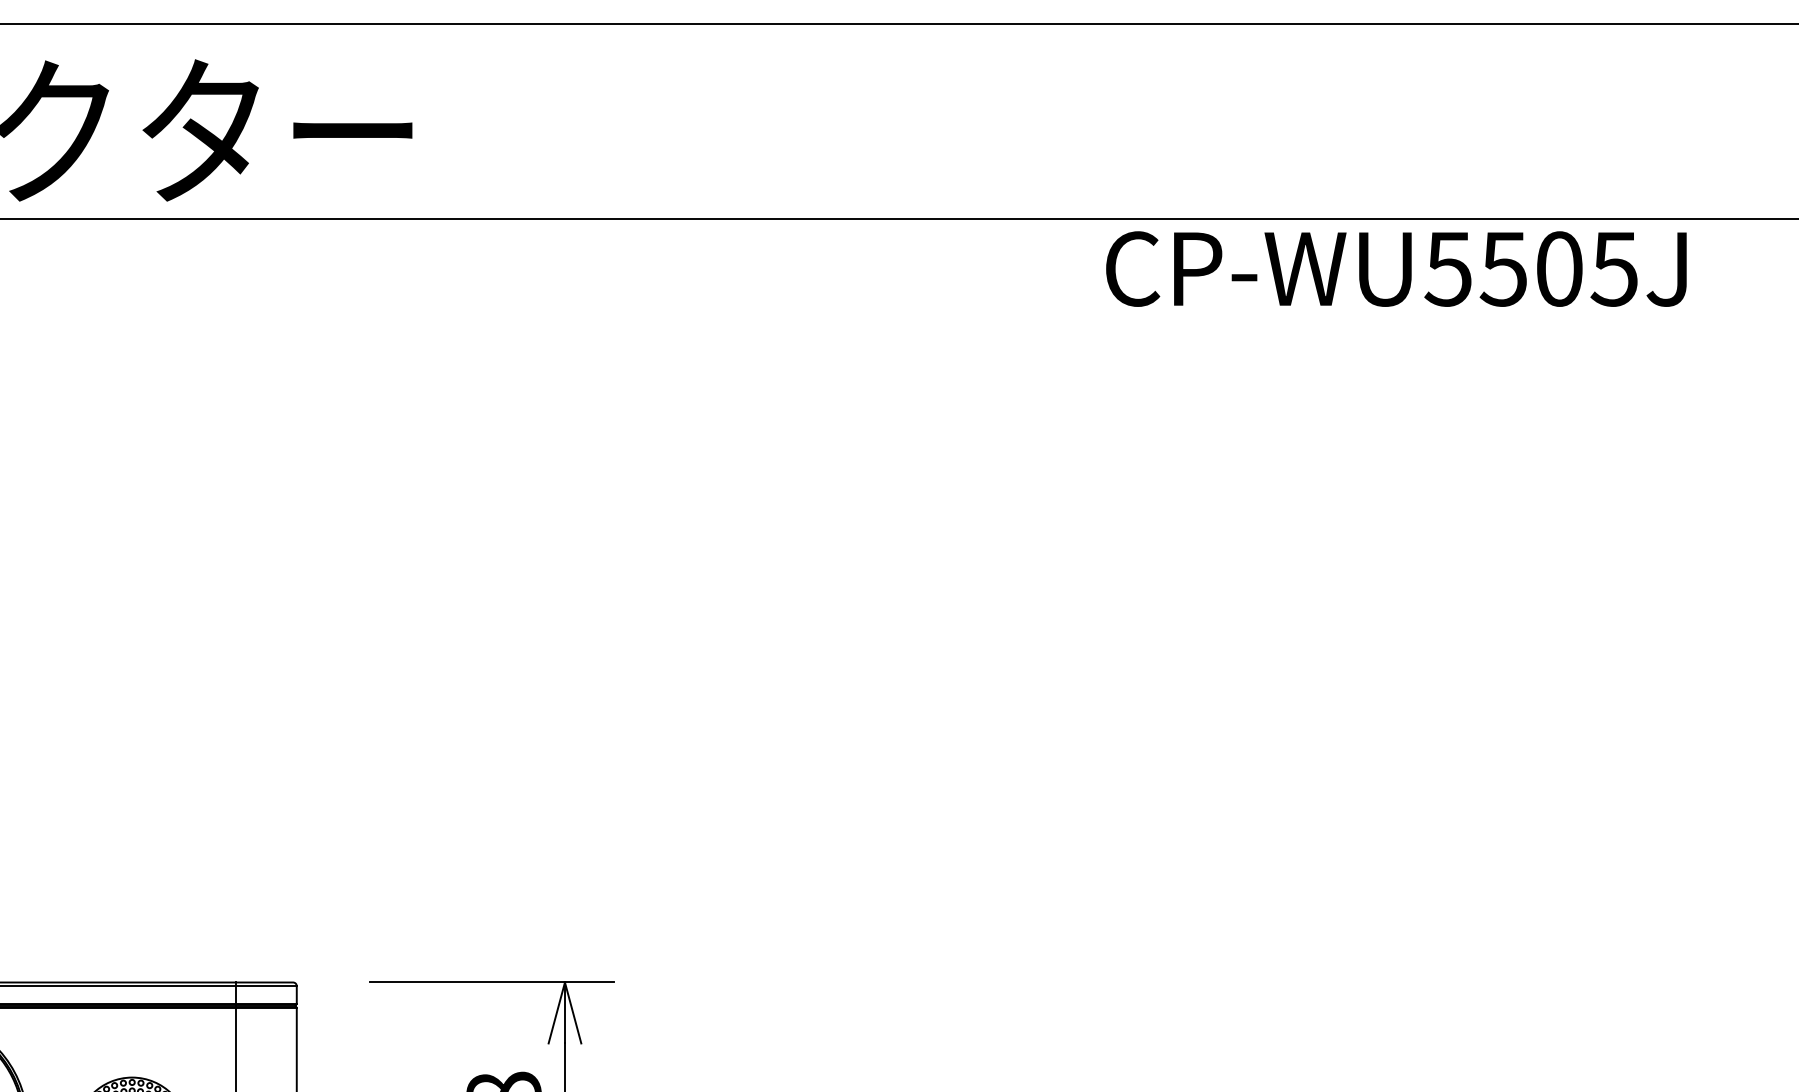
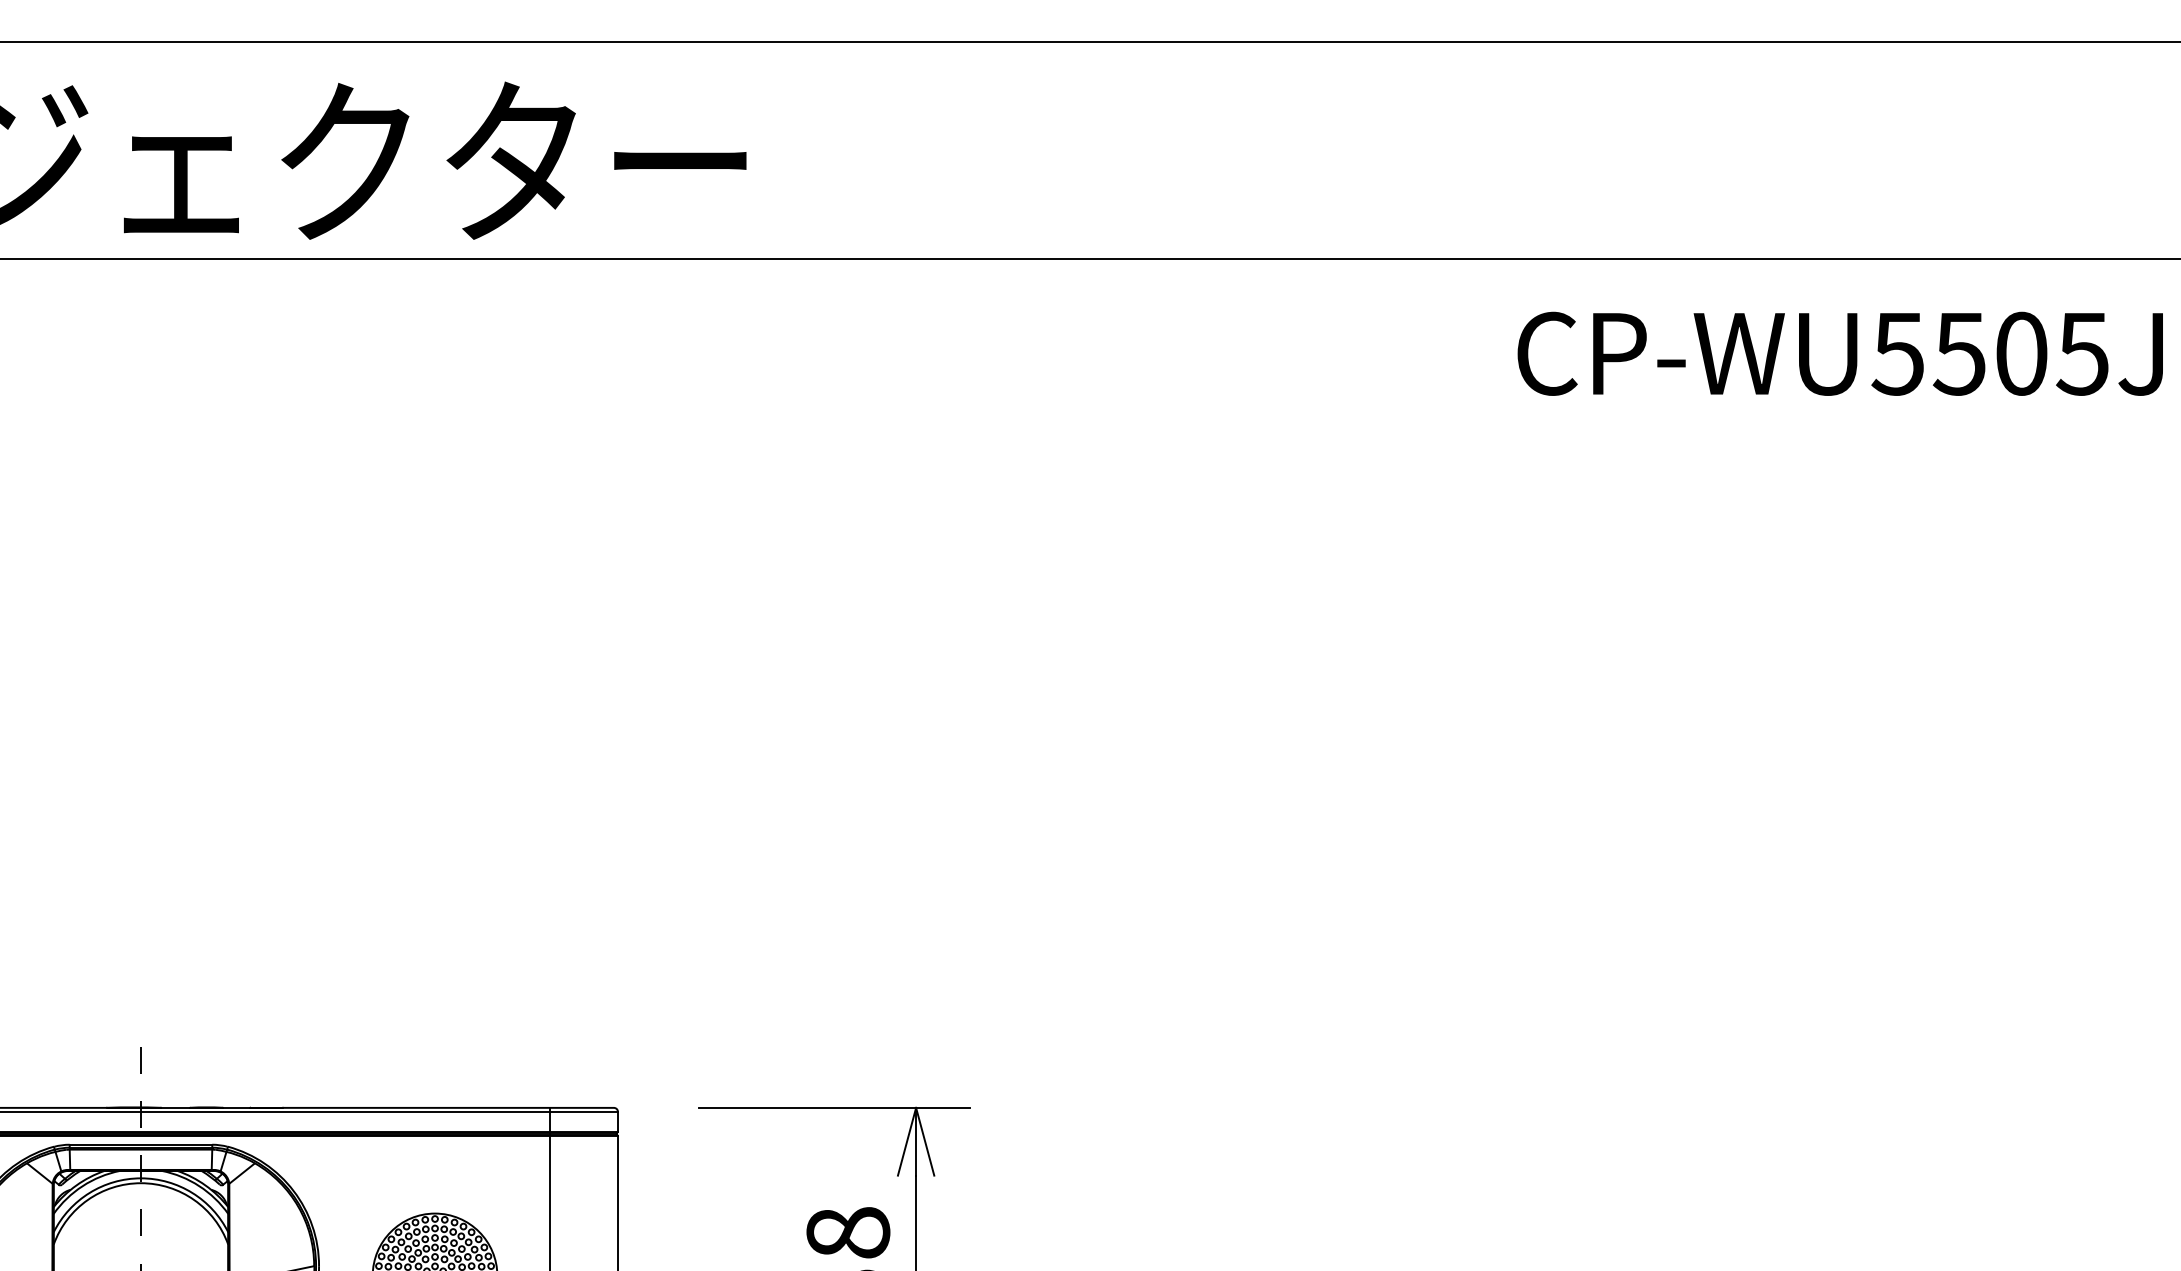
text: (1395, 268) -> (1839, 353), moved

